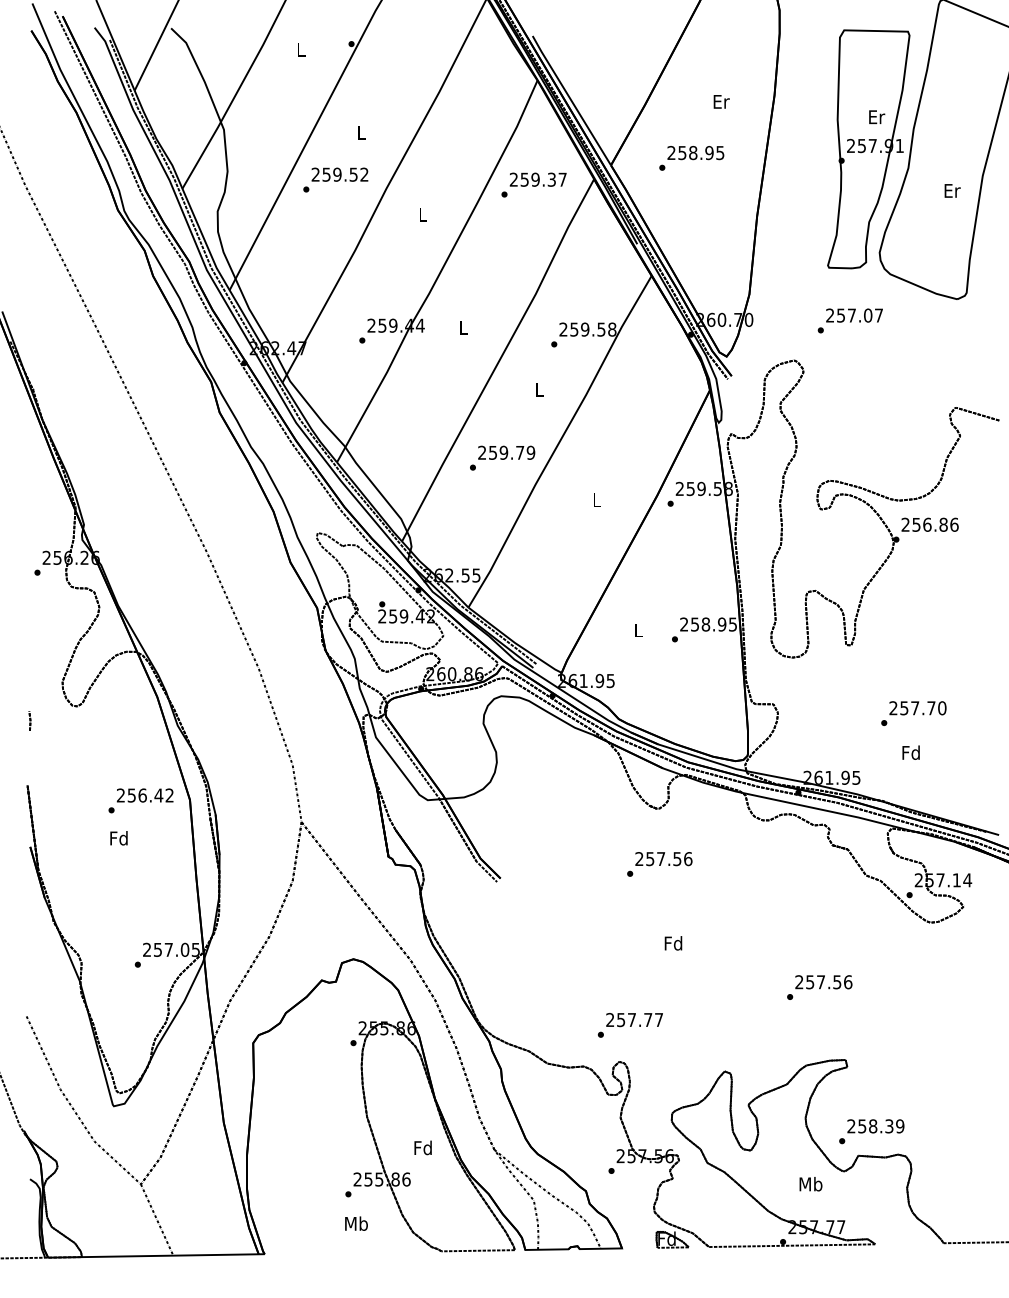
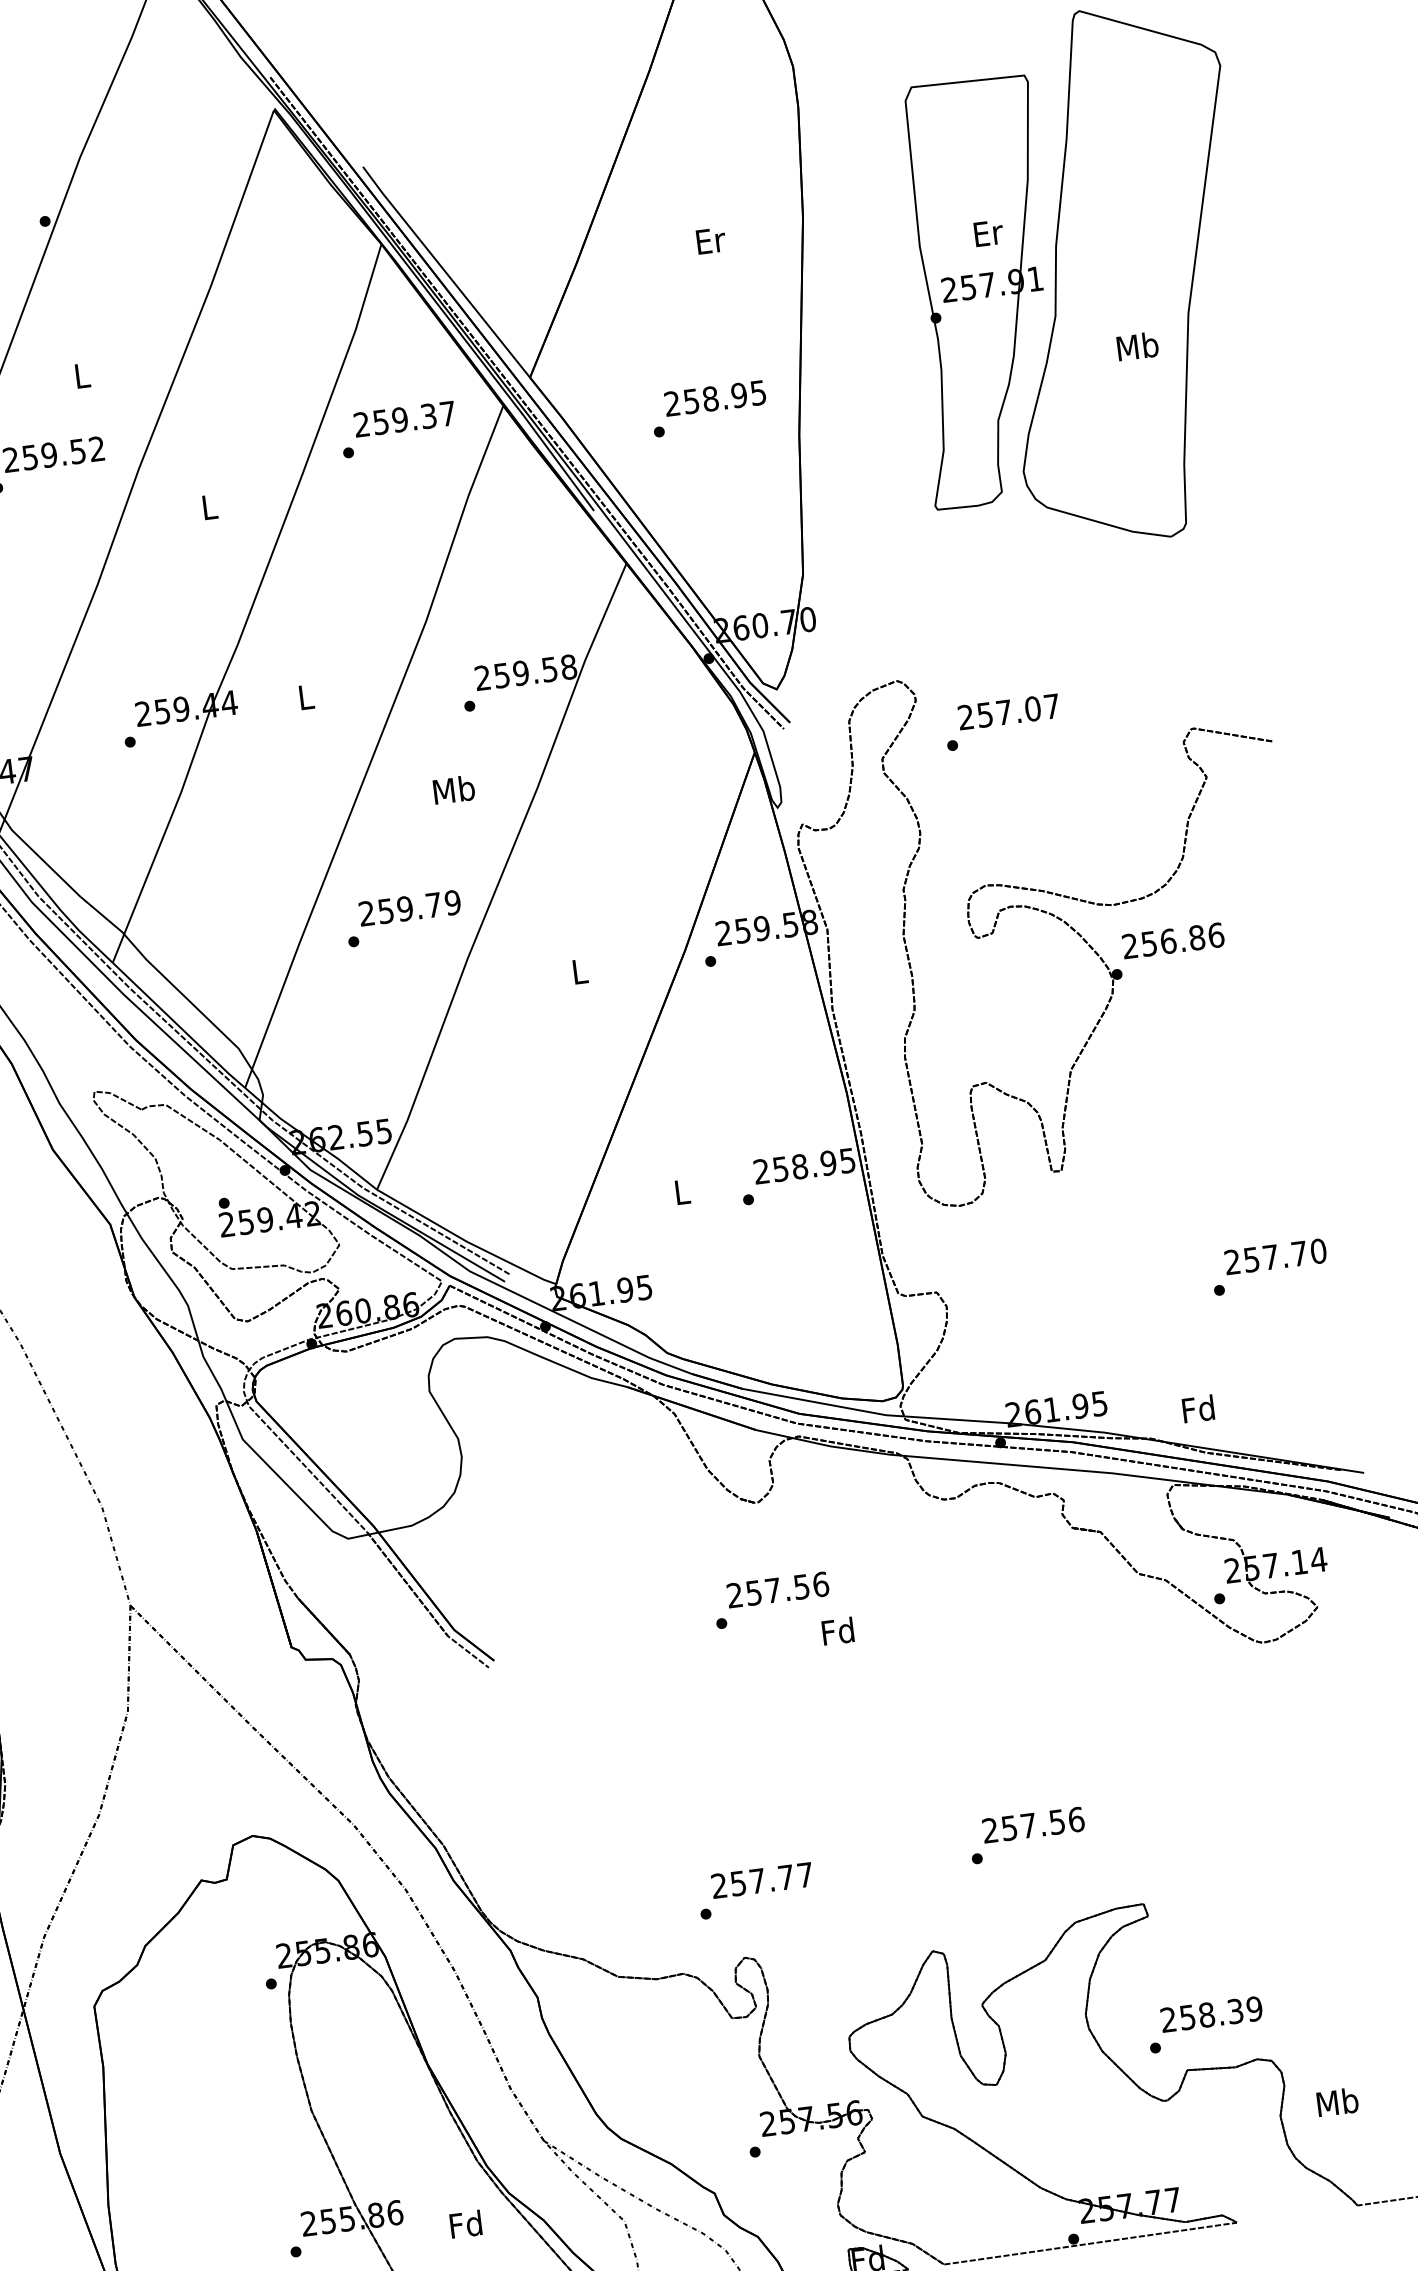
text: (691, 158) -> (708, 409), moved
text: (951, 190) -> (1136, 346), Er -> Mb
text: (849, 320) -> (1001, 721), moved
text: (539, 389) -> (453, 789), L -> Mb
text: (913, 713) -> (1268, 1266), moved
text: (910, 752) -> (1197, 1408), moved
text: (673, 943) -> (838, 1631), moved
text: (819, 987) -> (1027, 1835), moved
text: (422, 1147) -> (464, 2223), moved
text: (810, 1184) -> (1336, 2102), moved

